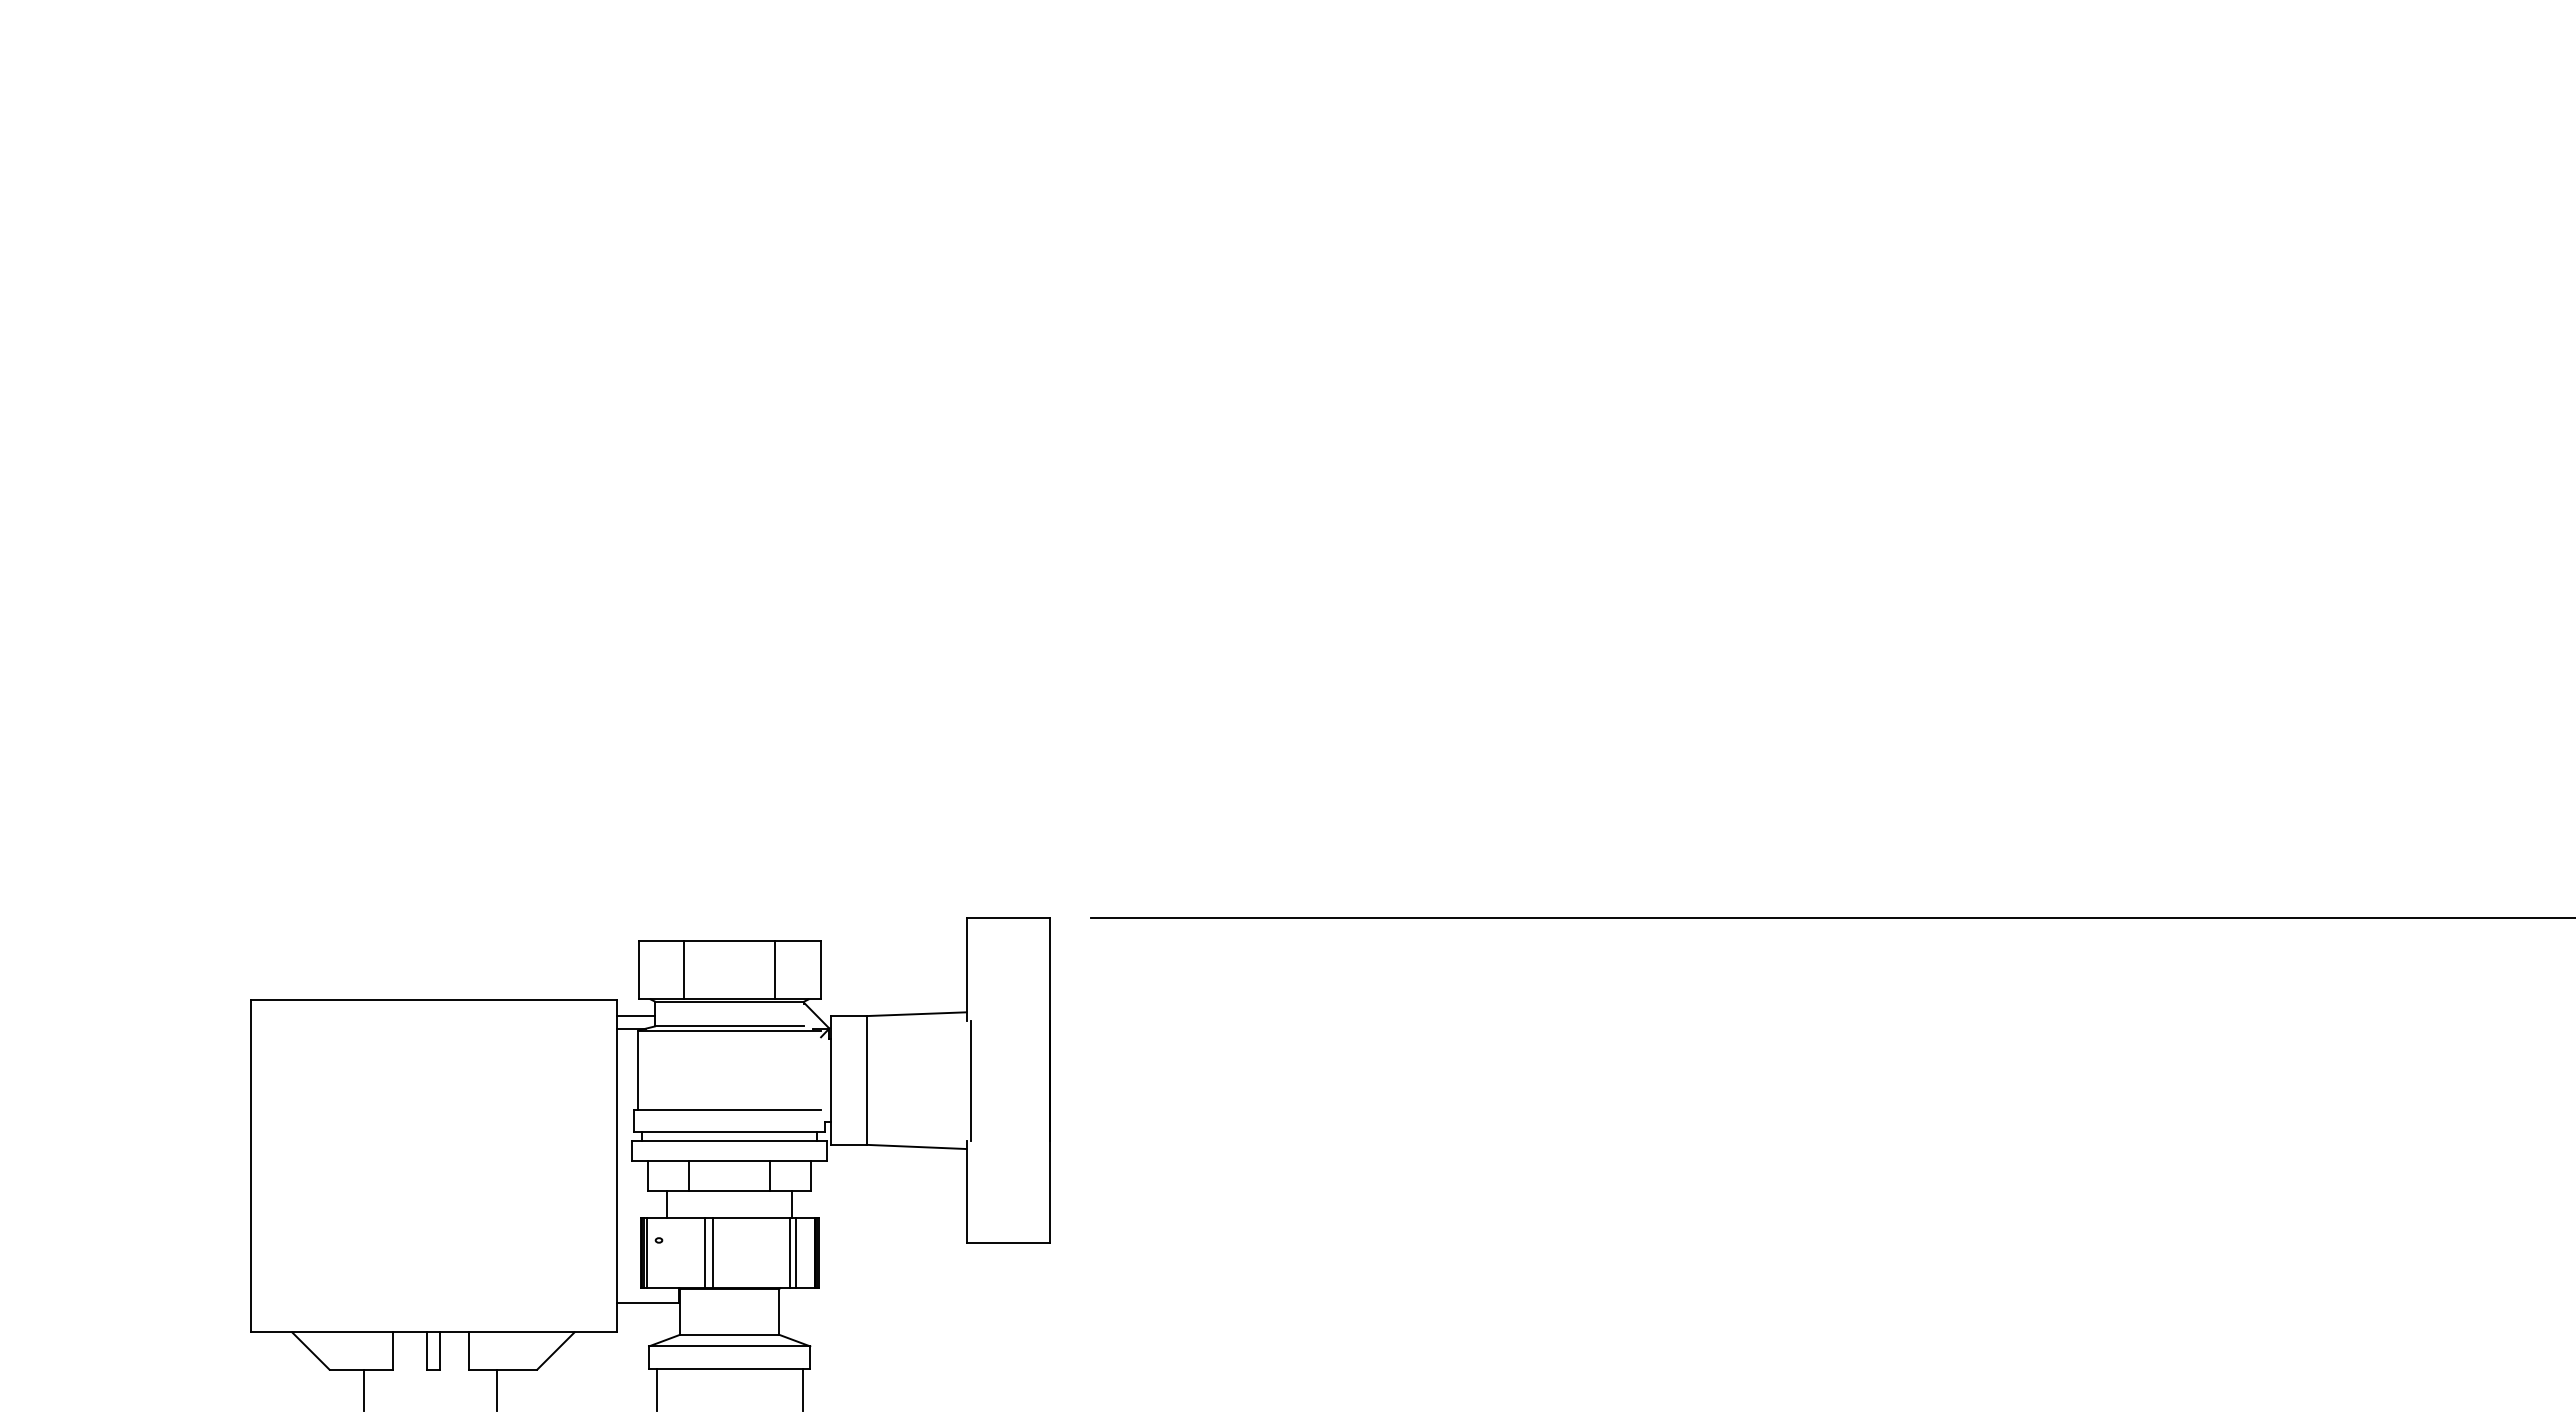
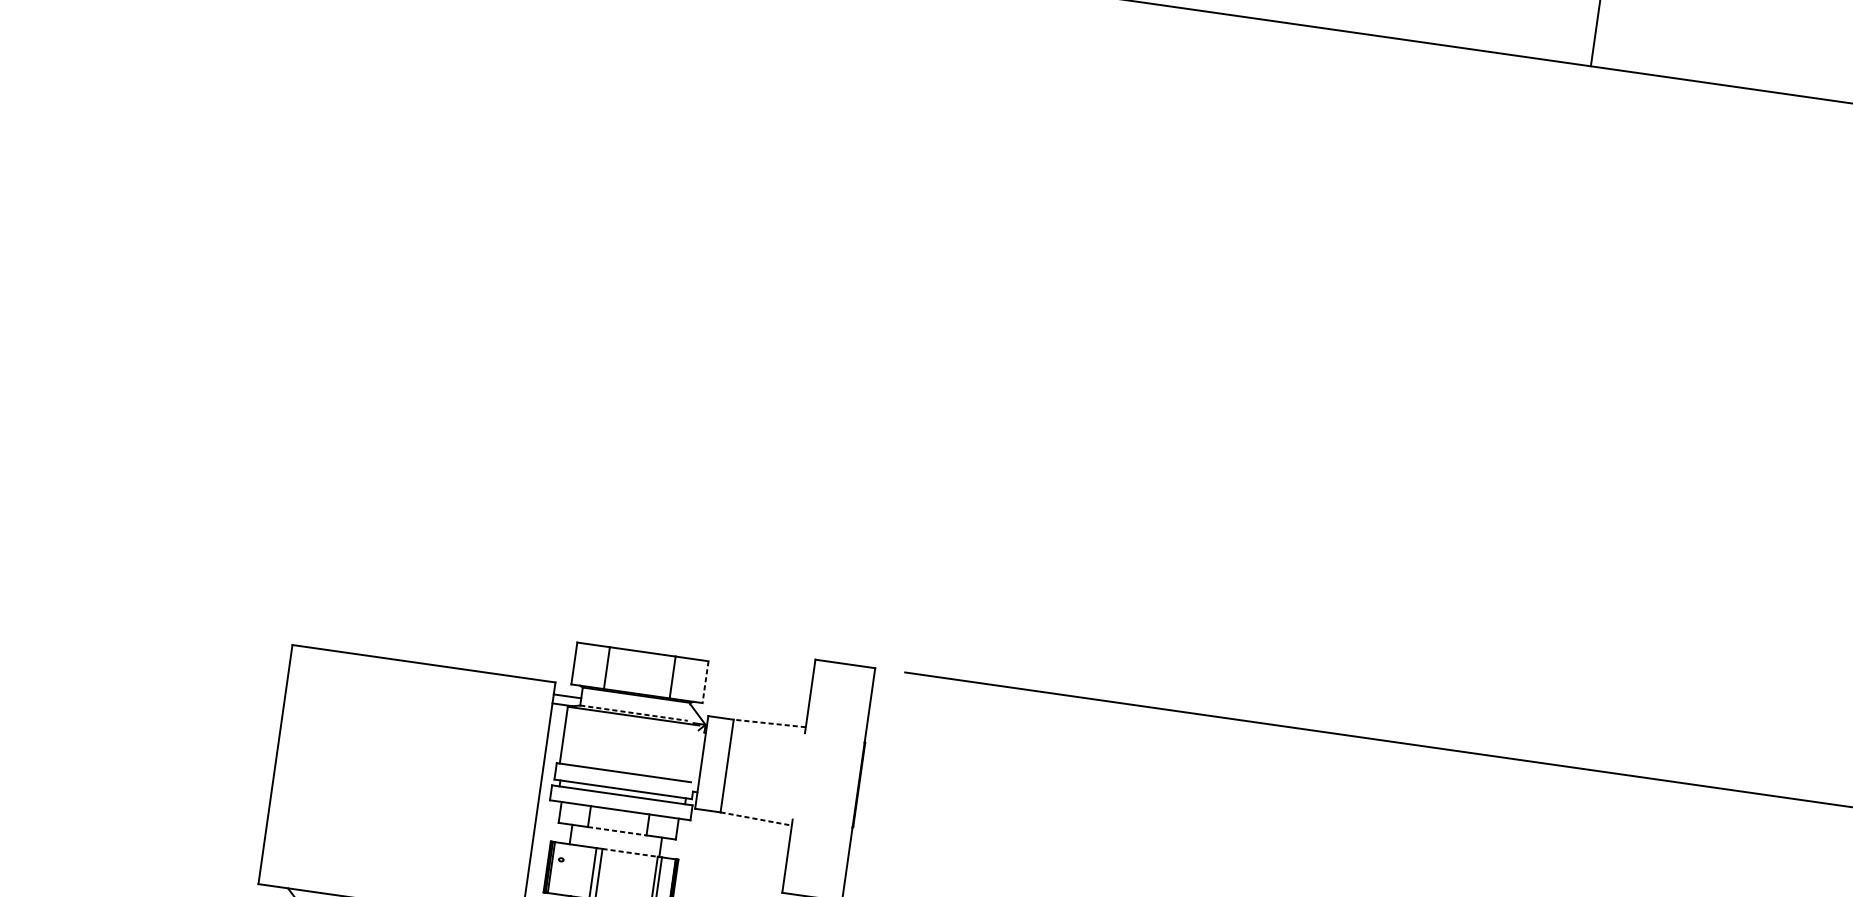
line: (821, 970) -> (705, 682), solid -> dashed
line: (916, 1014) -> (769, 723), solid -> dashed
line: (729, 1026) -> (633, 713), solid -> dashed
line: (970, 1080) -> (801, 776), removed
line: (916, 1146) -> (756, 818), solid -> dashed
line: (729, 1190) -> (617, 831), solid -> dashed
line: (751, 1217) -> (630, 852), solid -> dashed

